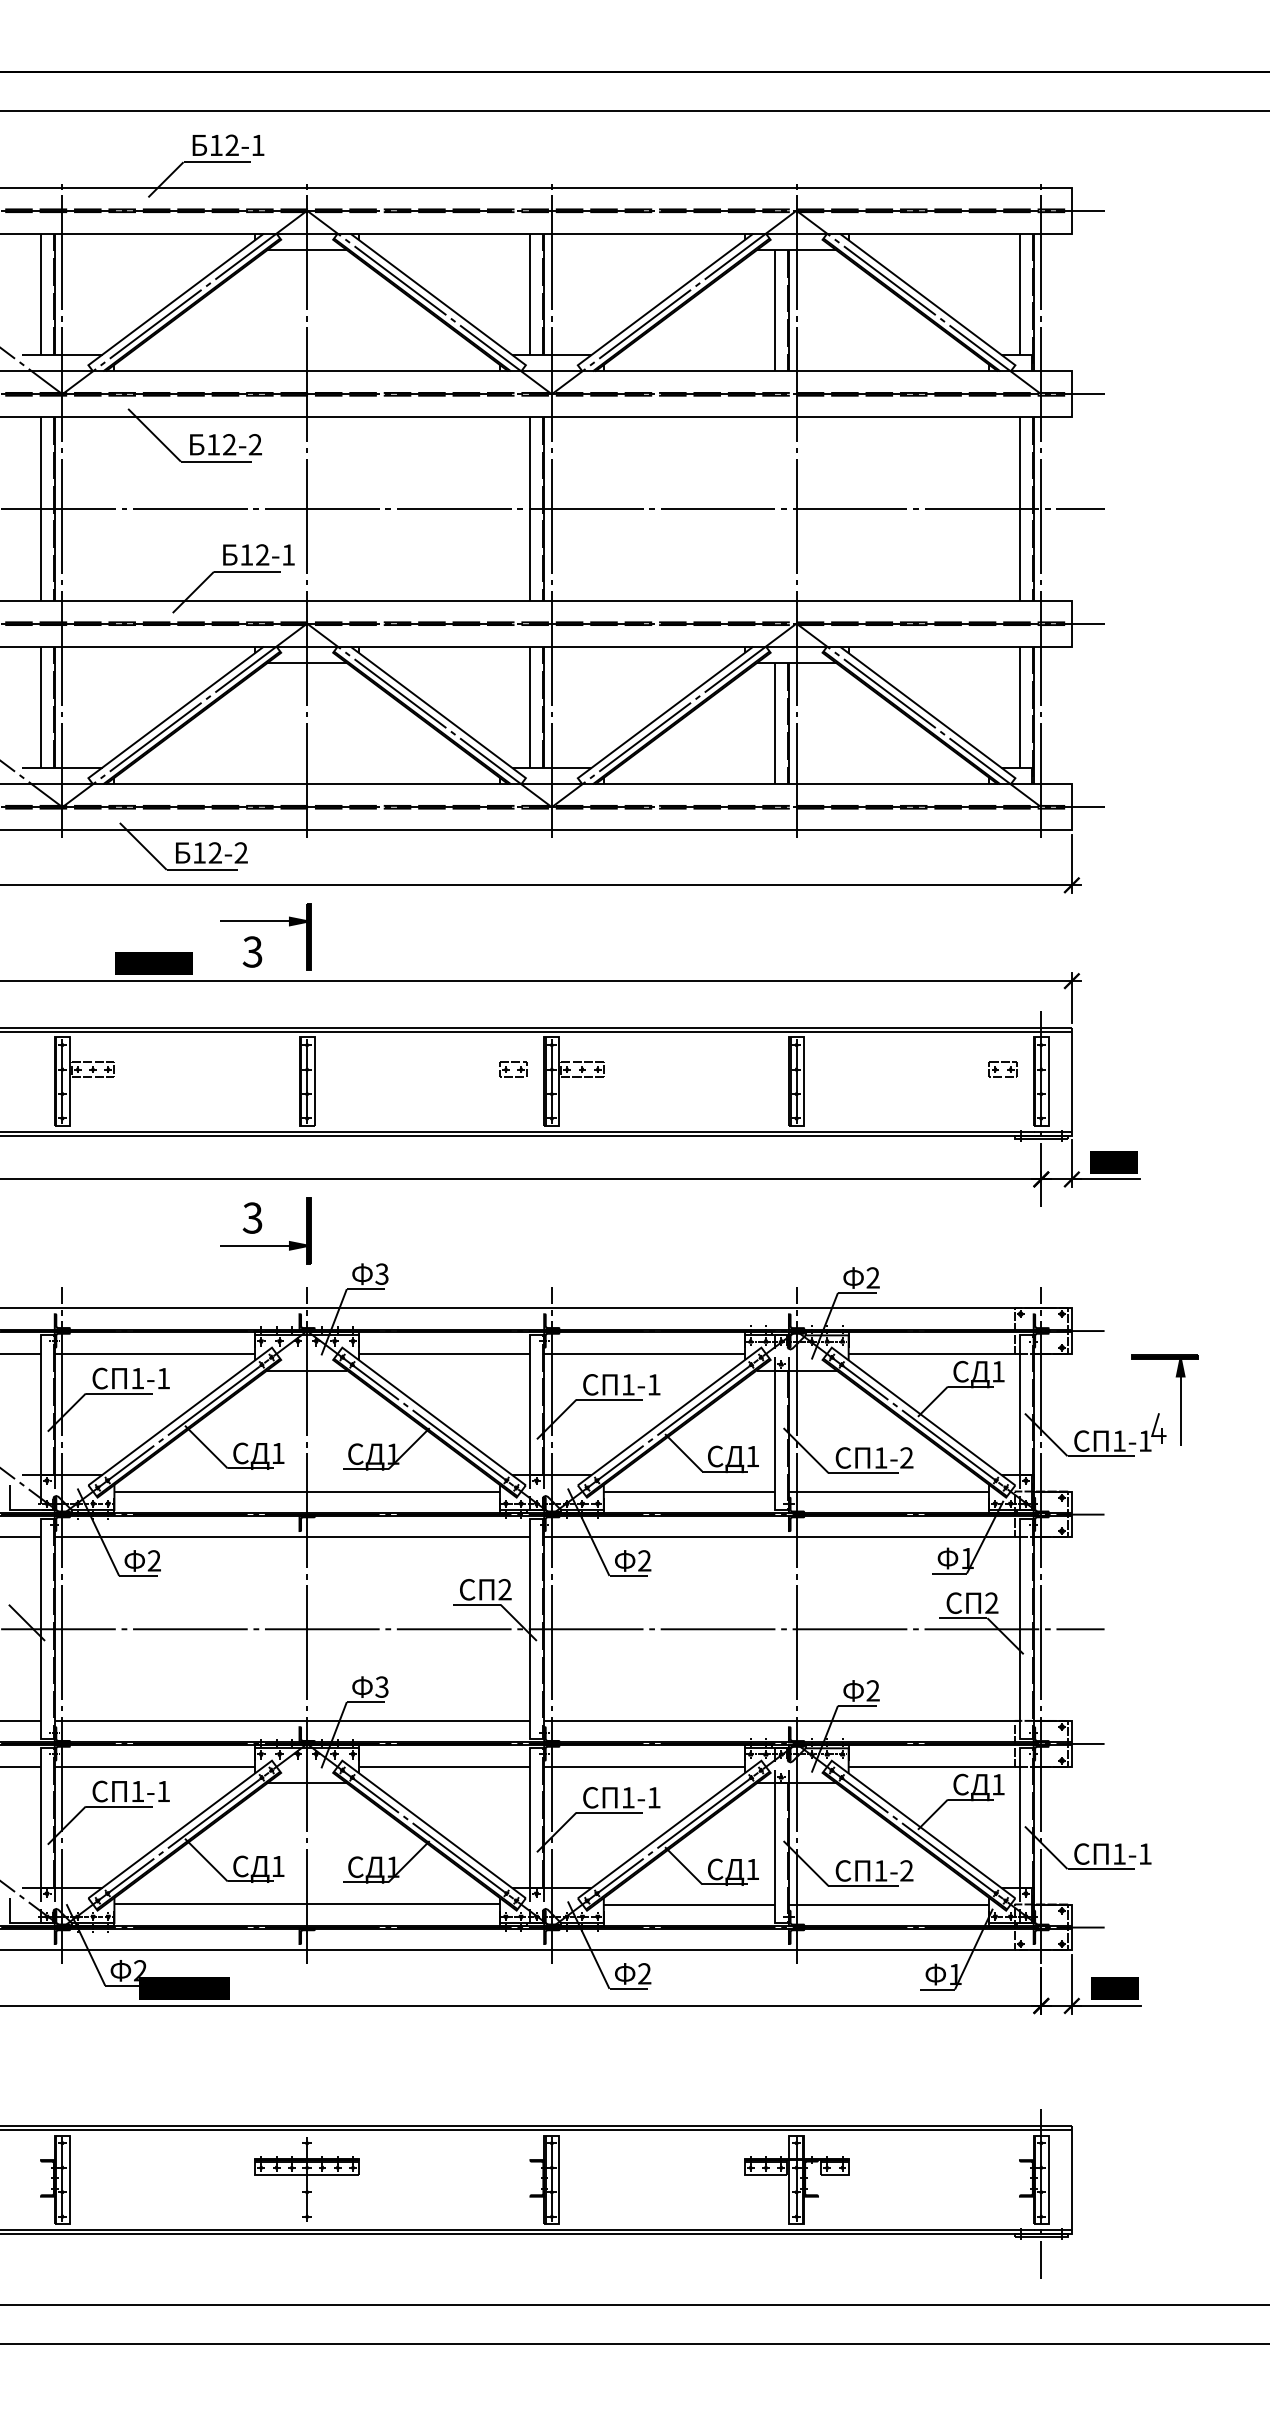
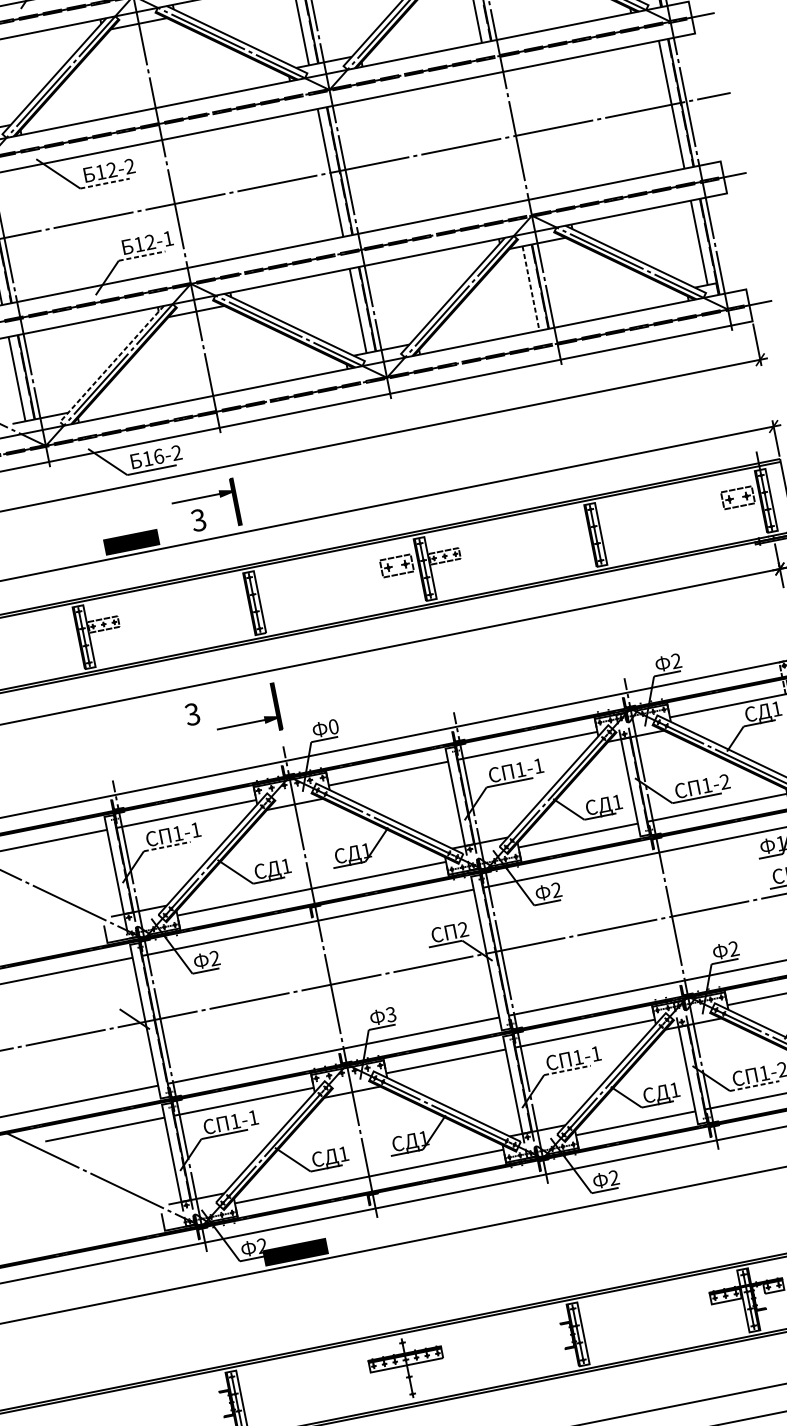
line: (216, 461) -> (105, 183), solid -> dashed
line: (247, 571) -> (142, 255), solid -> dashed
line: (172, 714) -> (109, 365), solid -> dashed
line: (775, 723) -> (531, 288), solid -> dashed
text: (215, 852) -> (158, 456), 12-2 -> 16-2
part: (513, 1069) -> (396, 565), size x1.6
part: (1002, 1069) -> (737, 497), size x1.6
text: (252, 1217) -> (192, 714), moved
text: (381, 1273) -> (333, 726), 3 -> 0
line: (119, 1393) -> (167, 846), solid -> dashed
line: (609, 1812) -> (567, 1070), solid -> dashed
line: (864, 1885) -> (755, 1085), solid -> dashed

